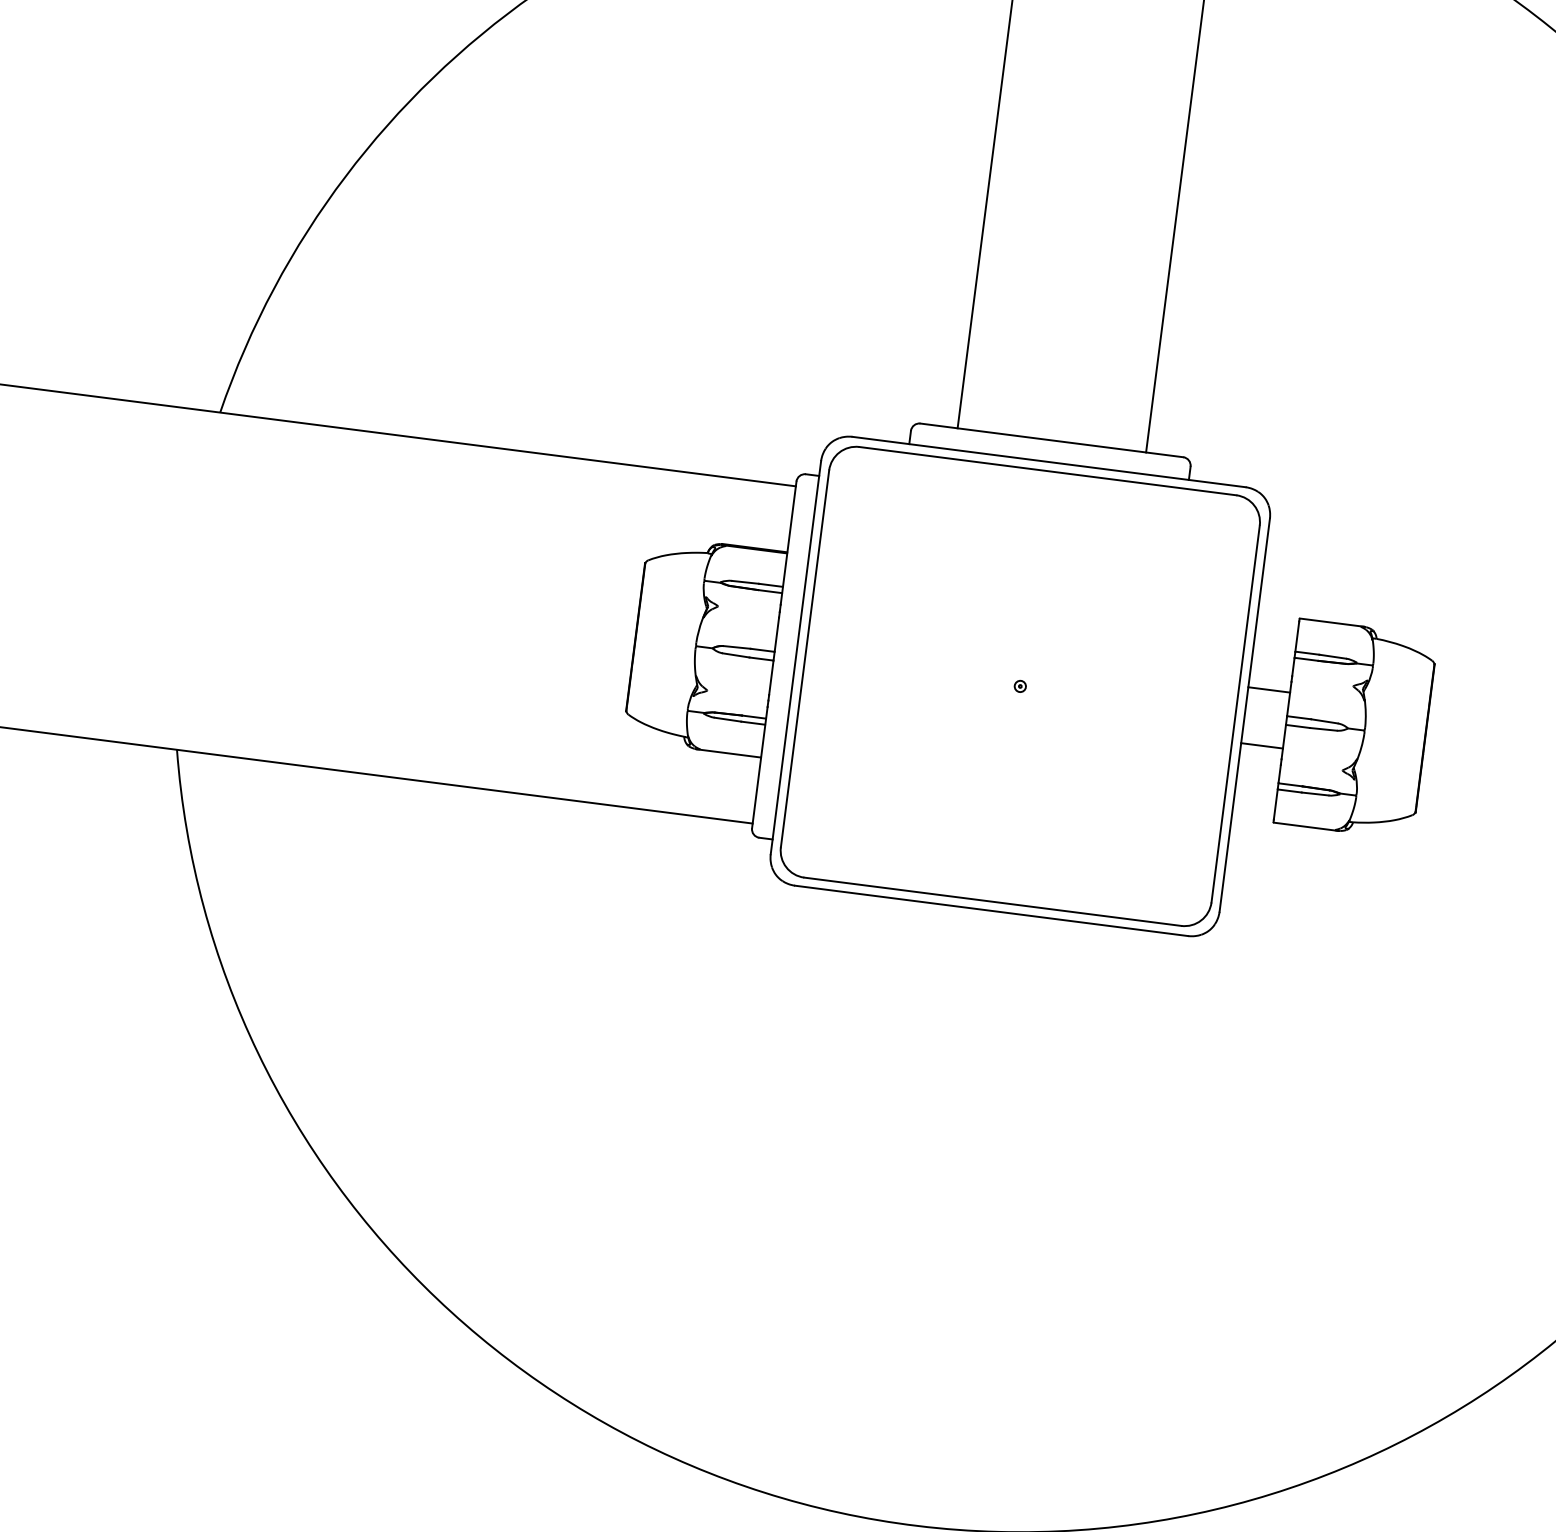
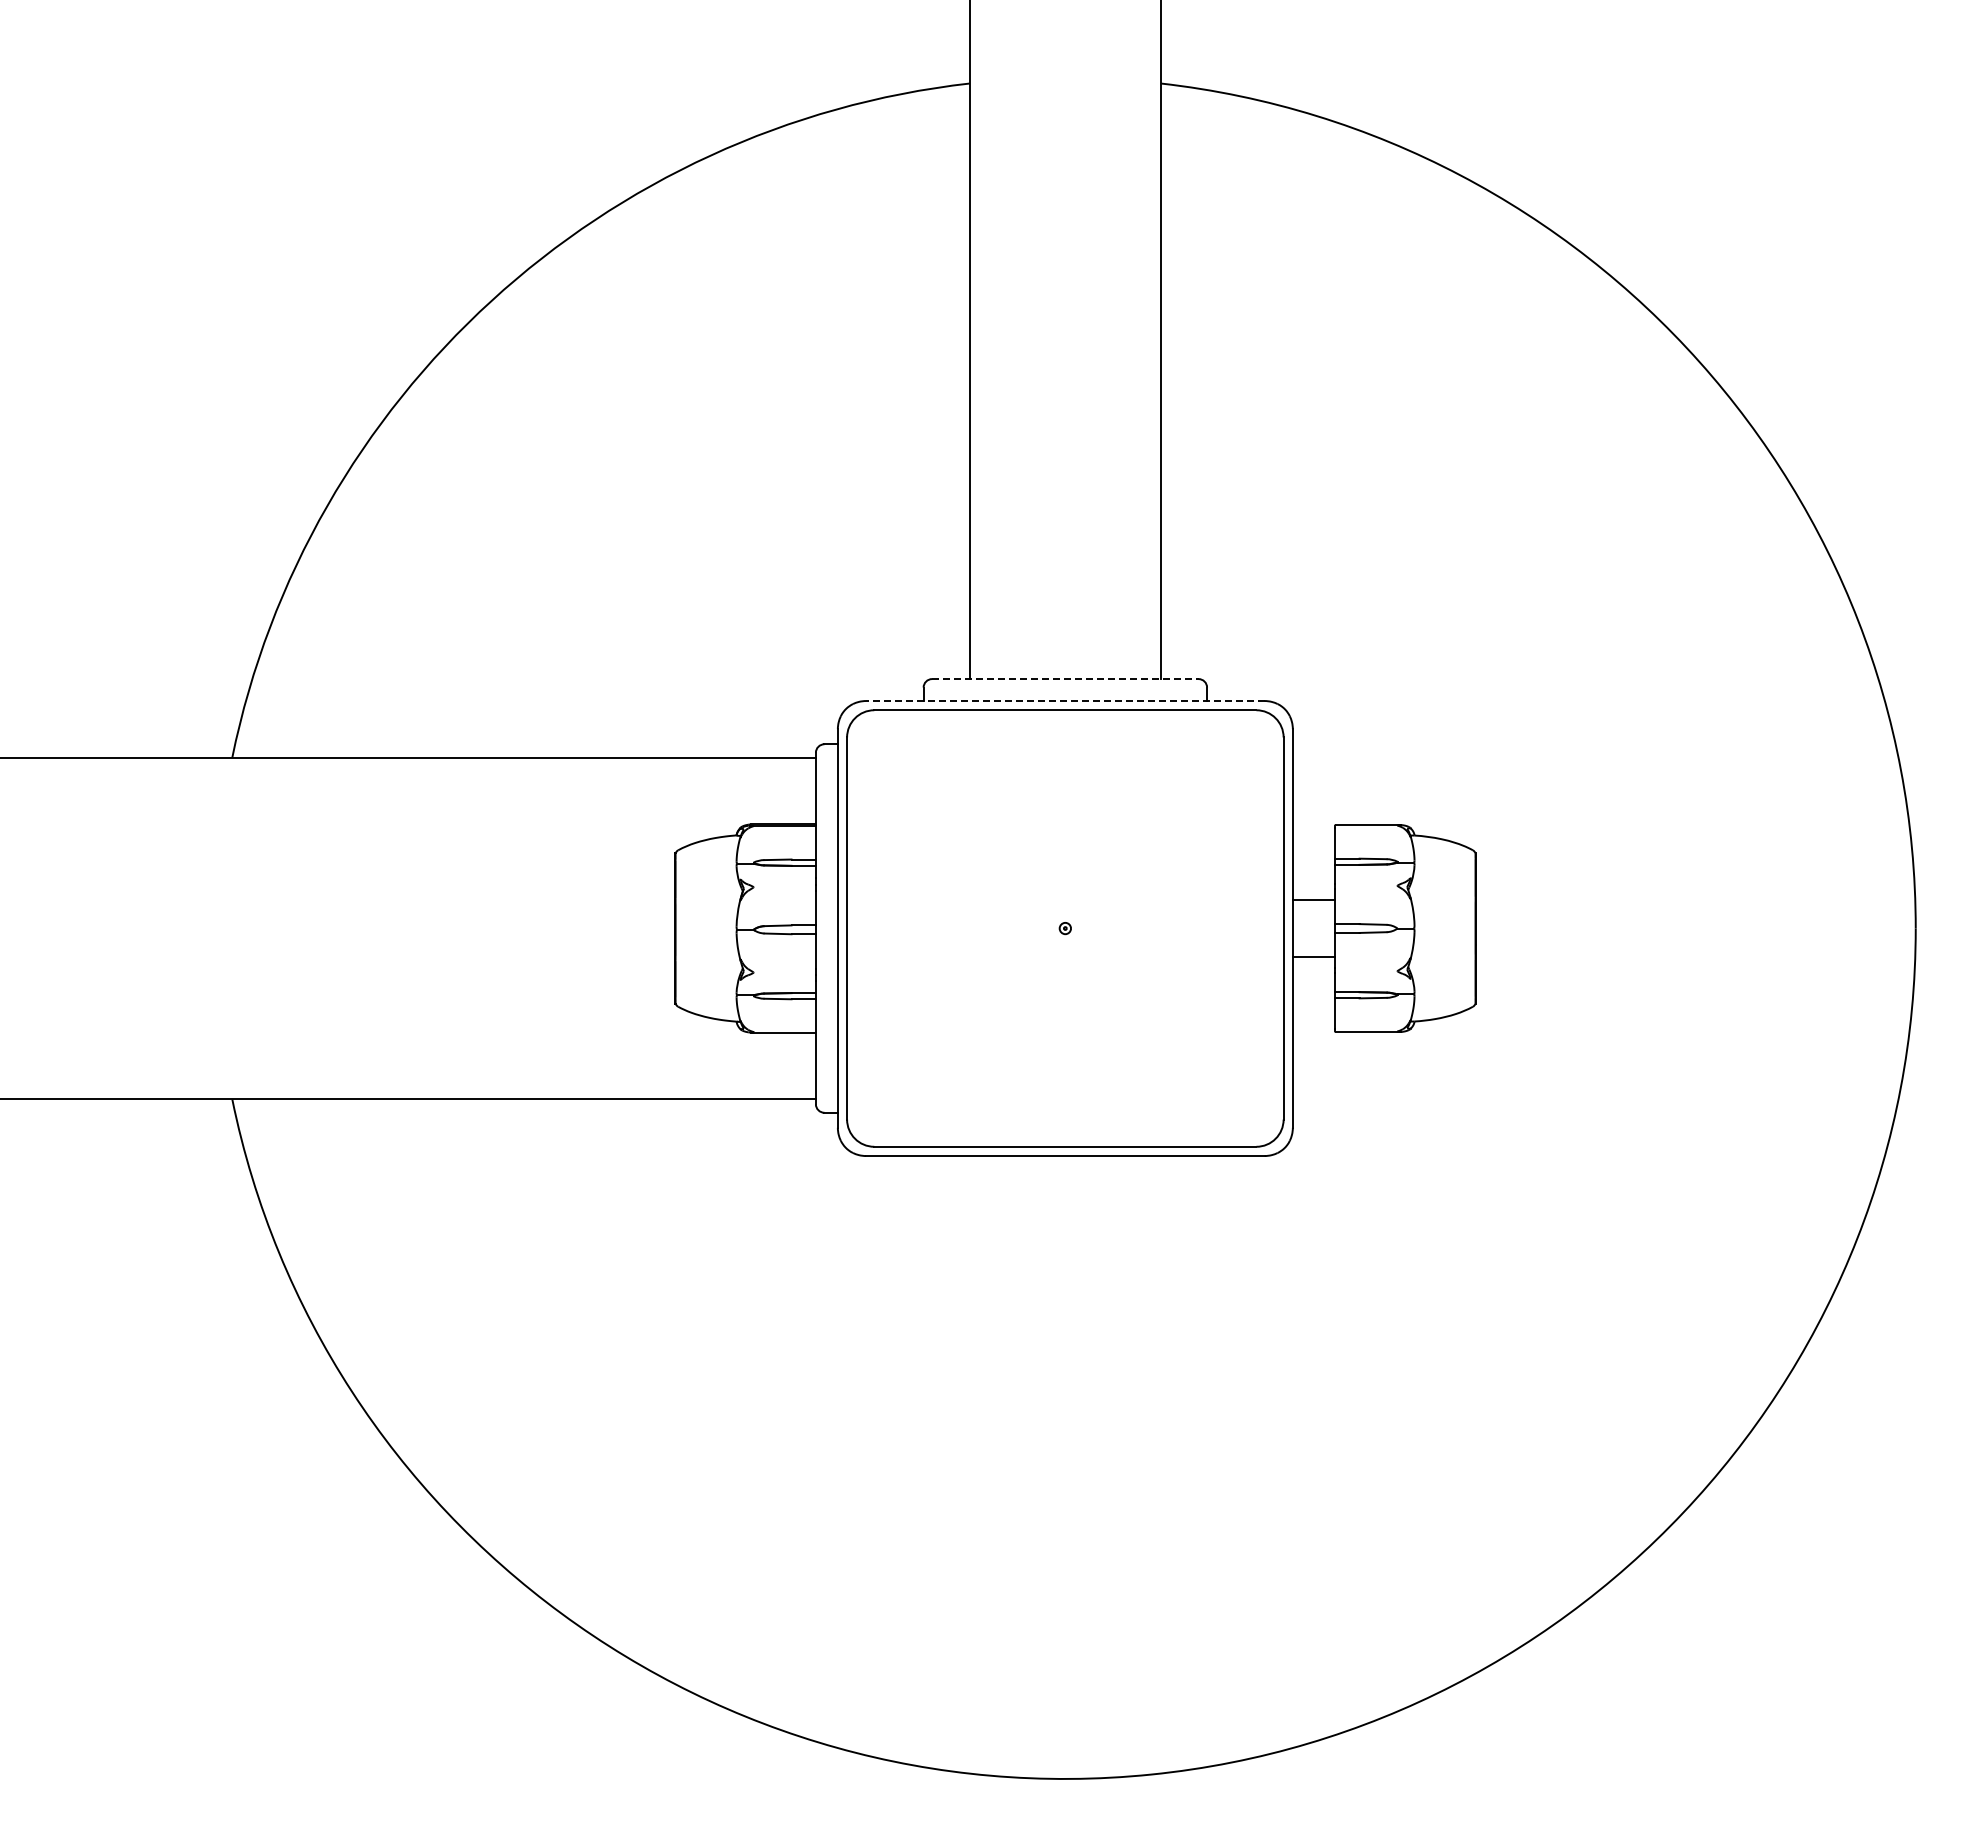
line: (1051, 440) -> (1065, 679), solid -> dashed
line: (1048, 462) -> (1064, 701), solid -> dashed

